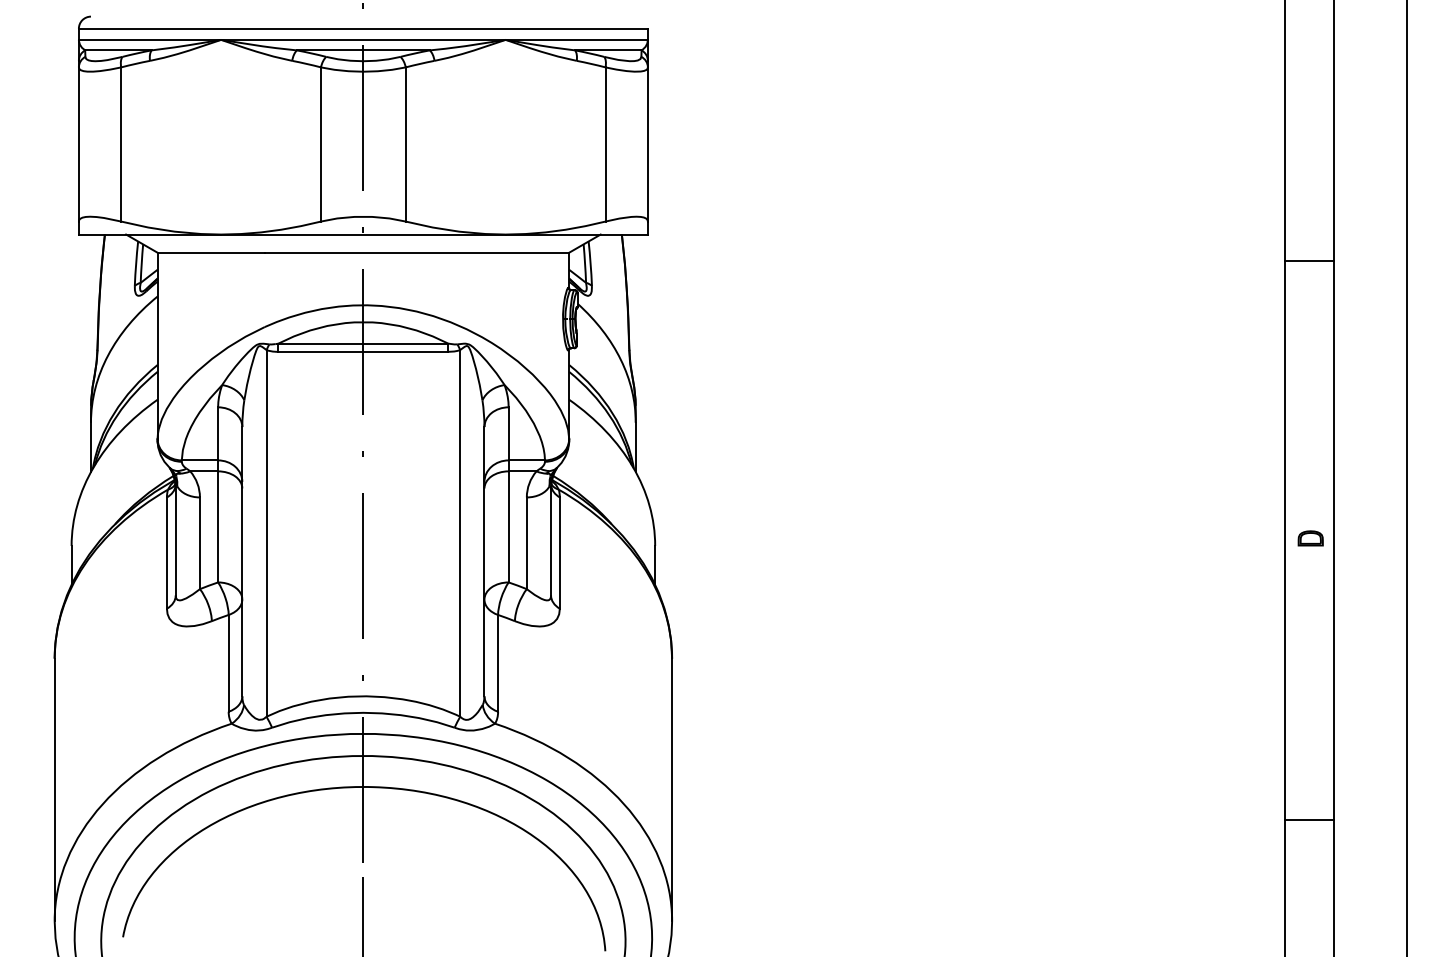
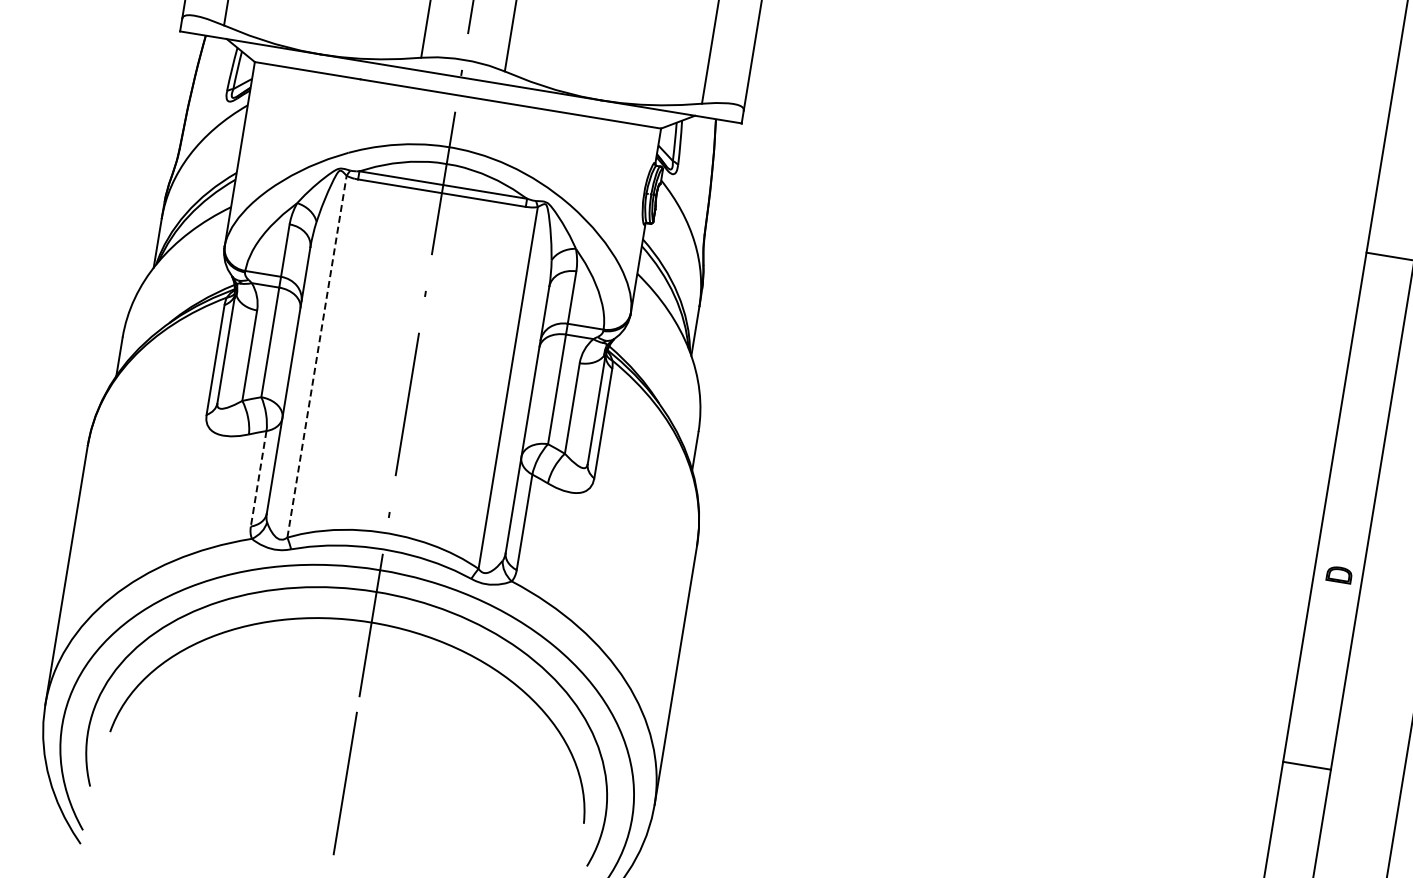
line: (266, 532) -> (317, 355), solid -> dashed
part: (1310, 538) -> (1339, 574), moved
line: (228, 663) -> (258, 478), solid -> dashed
line: (1309, 820) -> (1306, 766), moved

